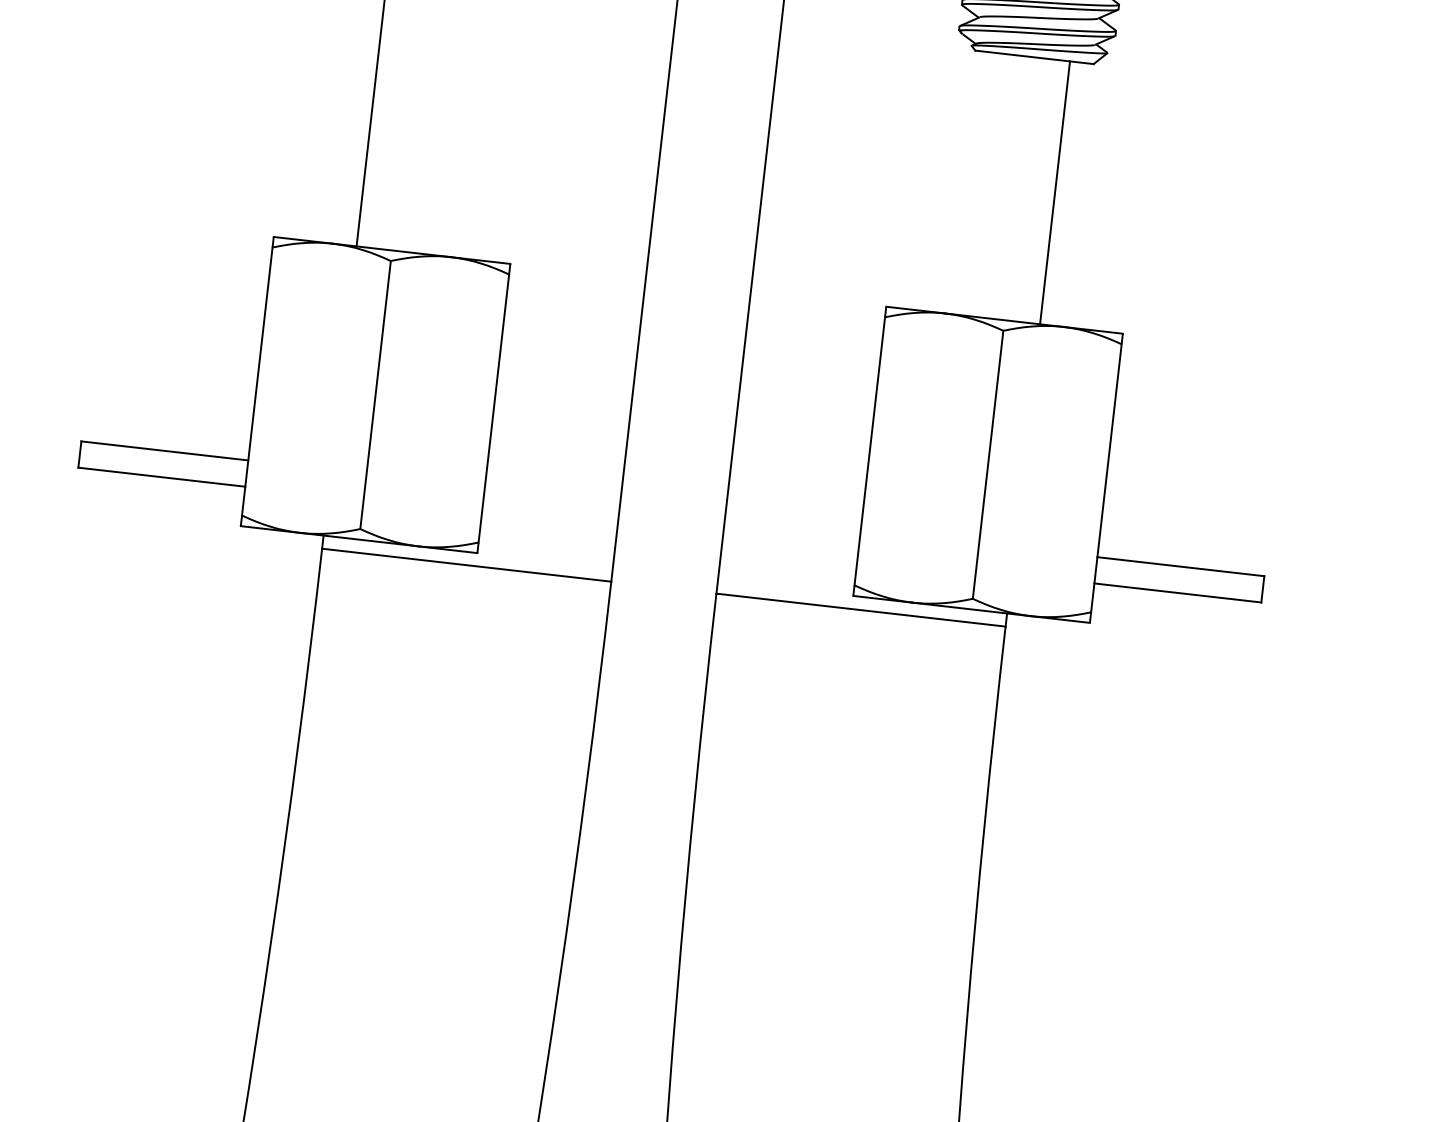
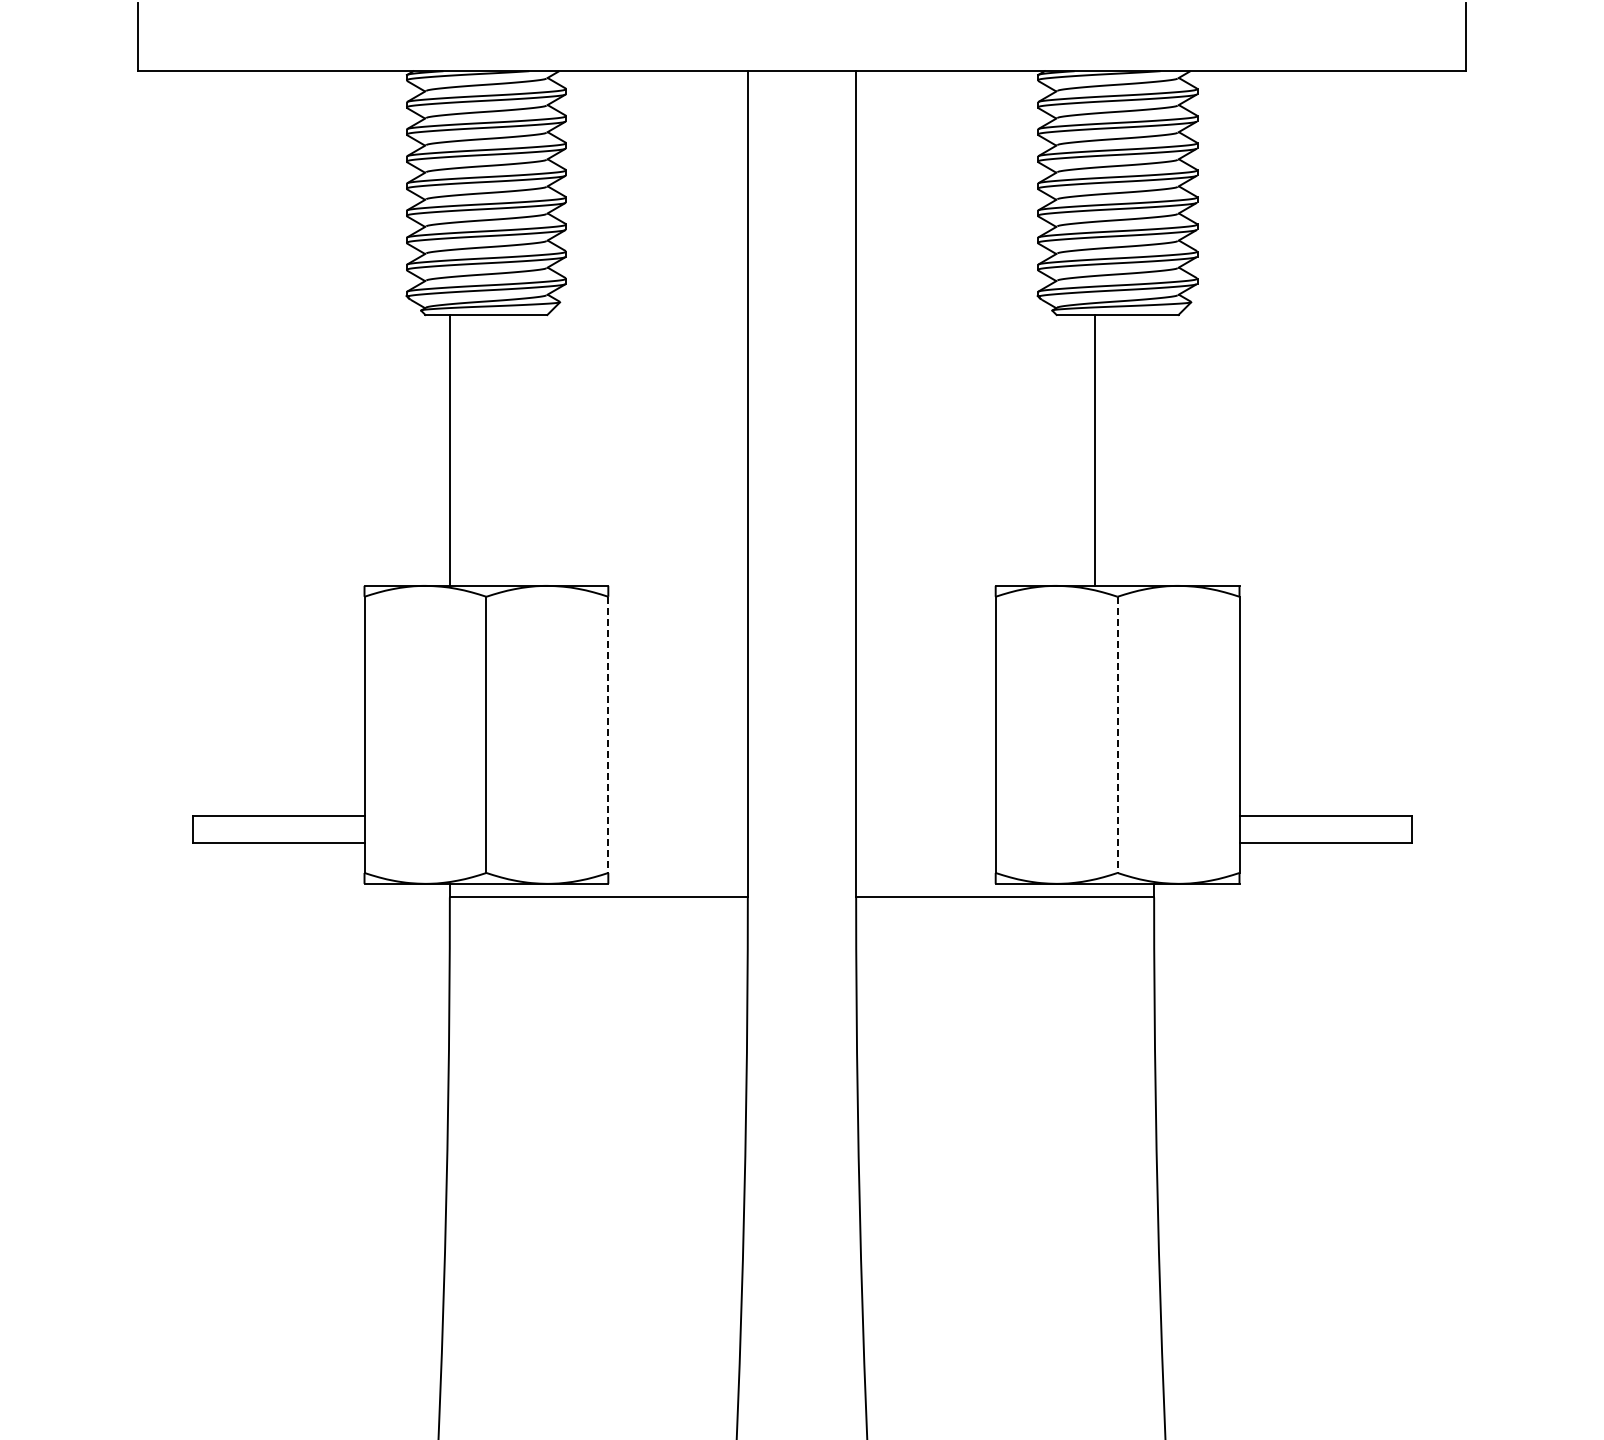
line: (1055, 192) -> (1095, 450), moved
line: (493, 409) -> (608, 735), solid -> dashed
line: (987, 465) -> (1117, 735), solid -> dashed

